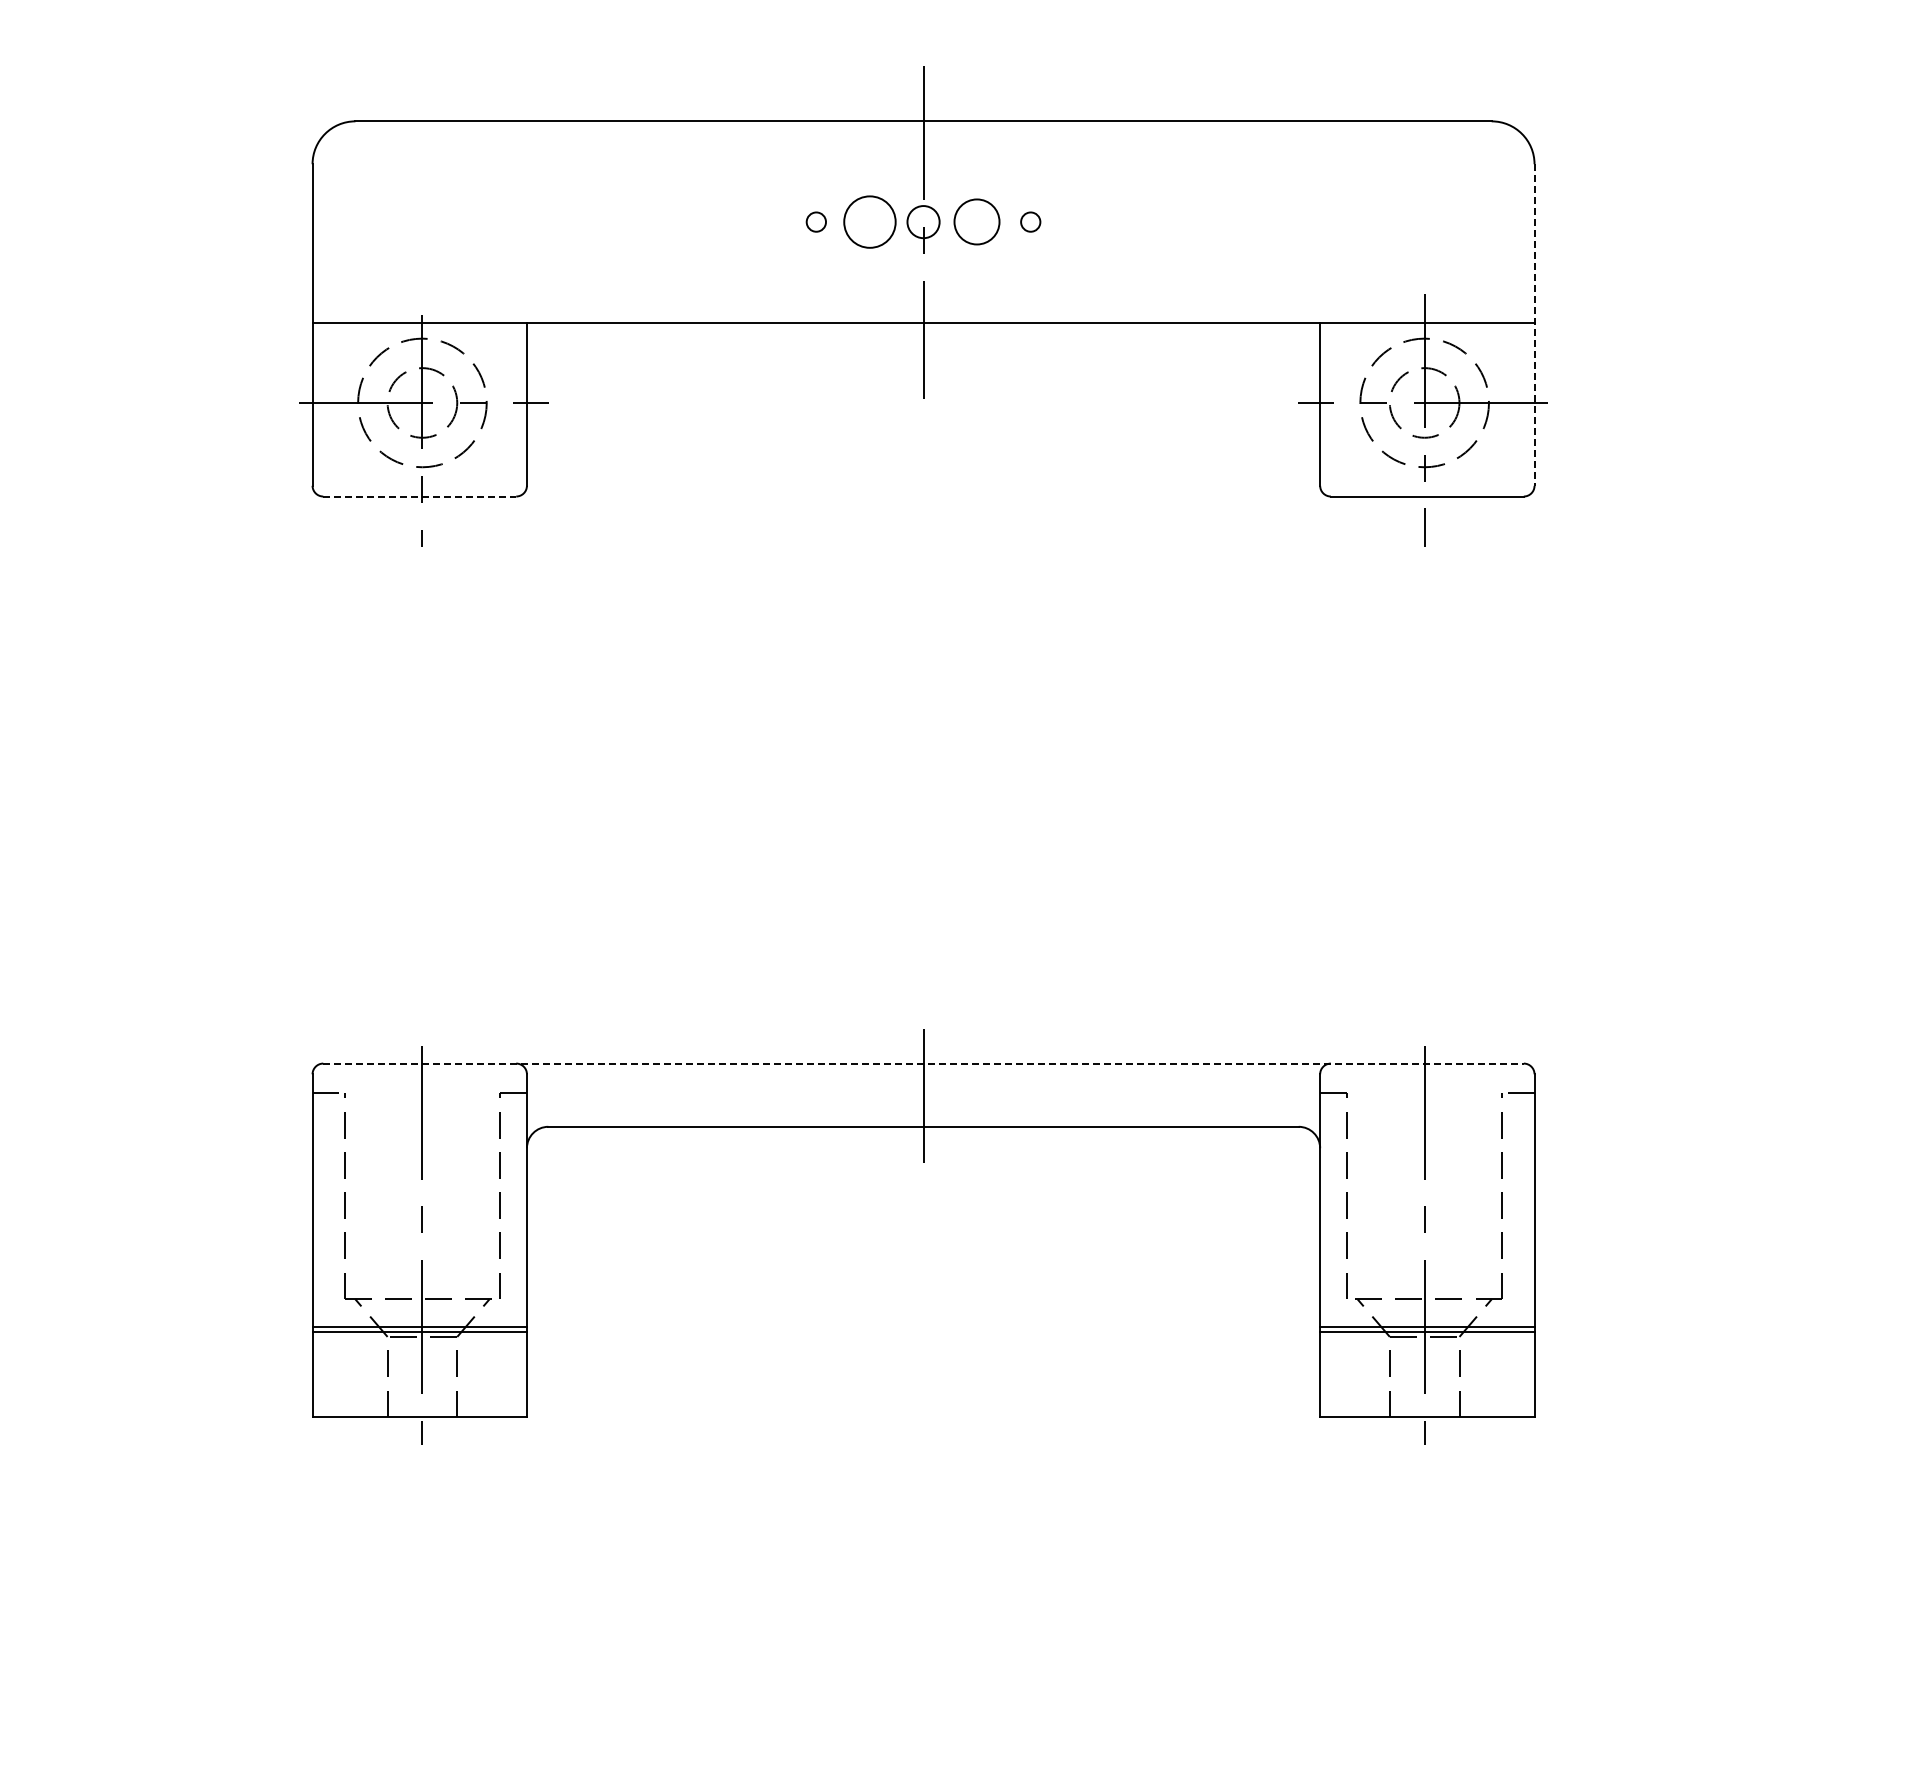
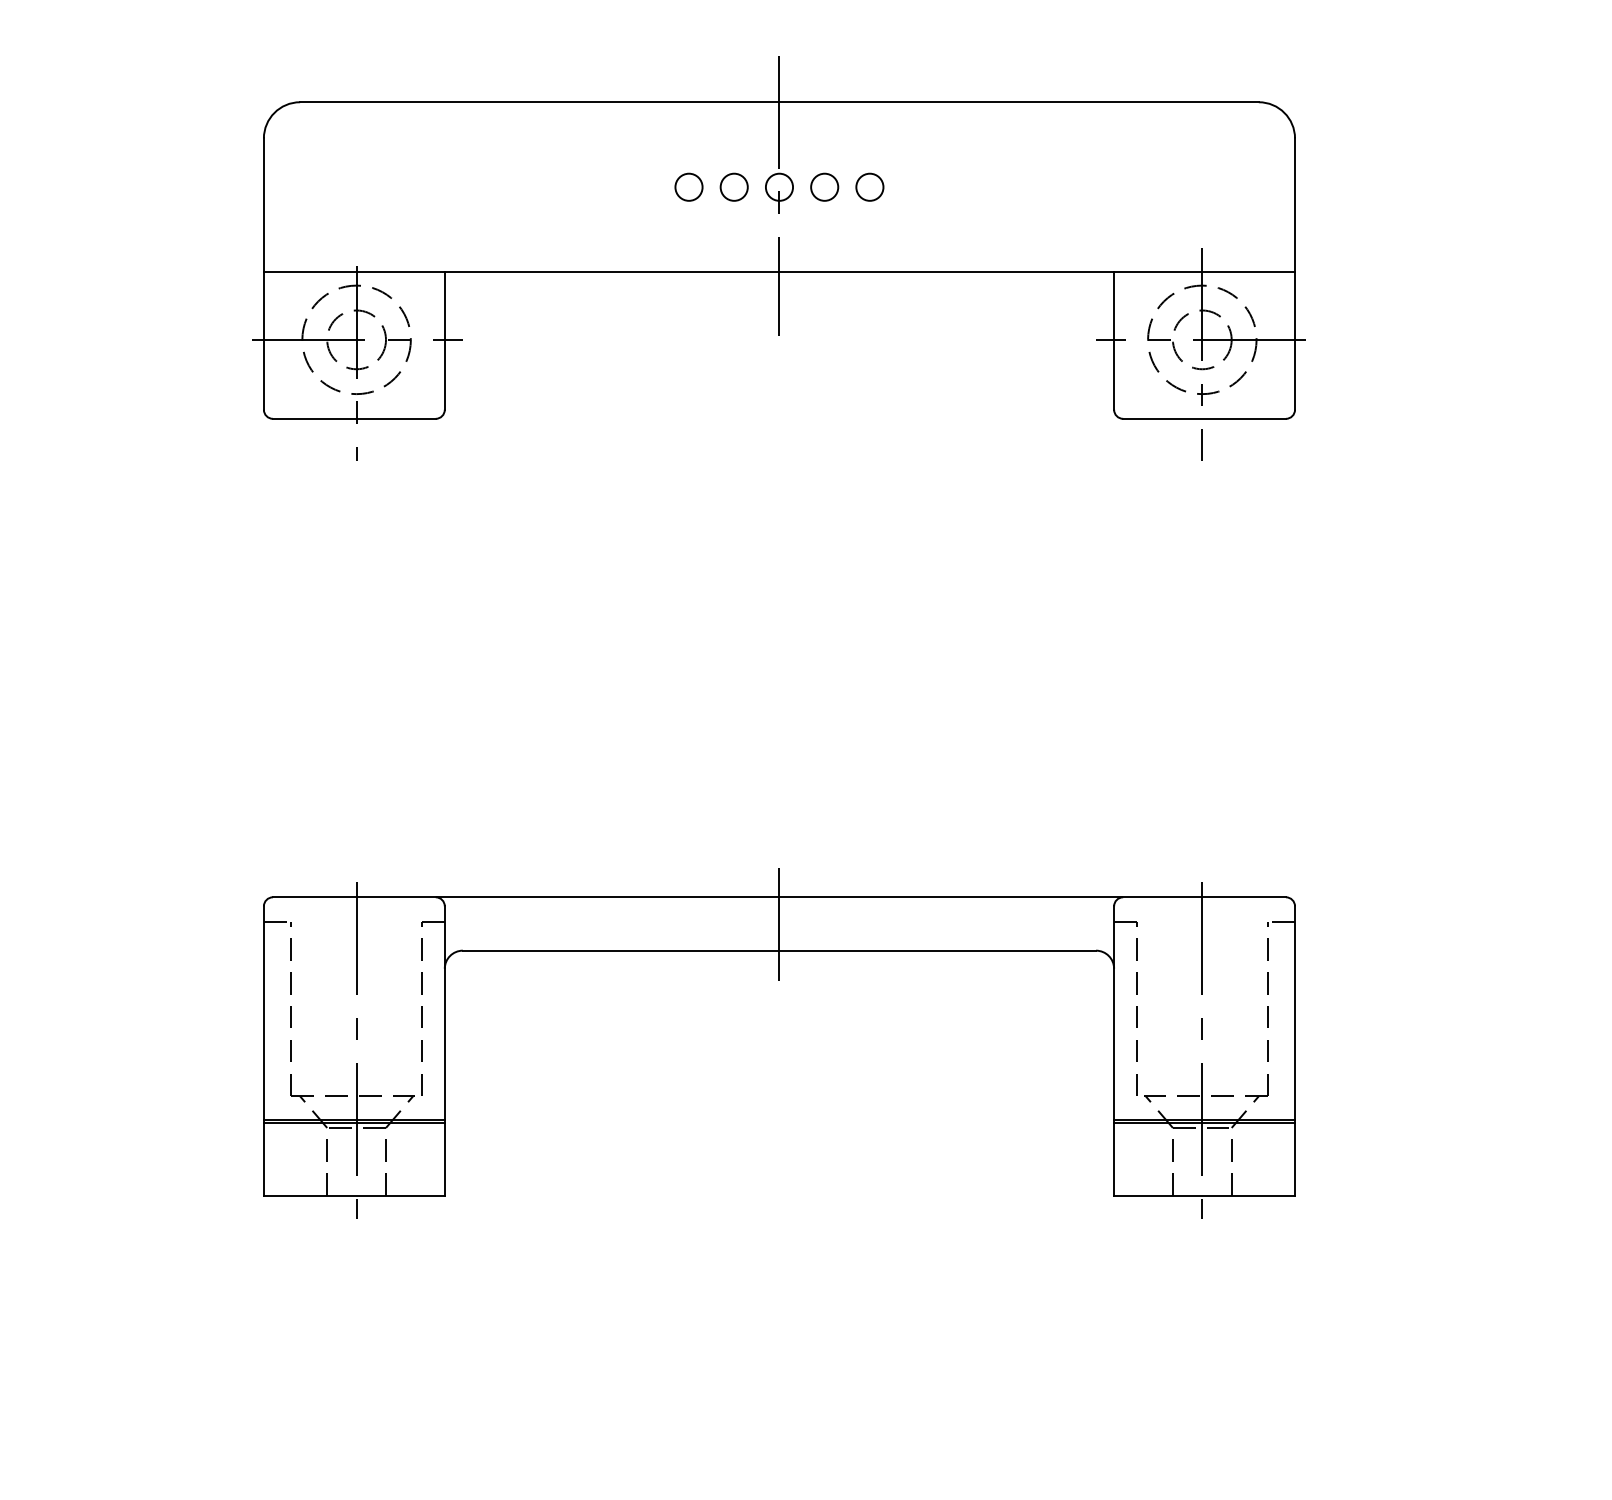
circle: (816, 222) -> (689, 187), size x1.67
circle: (869, 222) -> (733, 187), size x0.62
circle: (977, 222) -> (824, 187), size x0.71
circle: (1030, 222) -> (869, 187), size x1.67
line: (1534, 325) -> (1294, 274), dashed -> solid
line: (420, 496) -> (354, 418), dashed -> solid
line: (924, 1063) -> (780, 897), dashed -> solid

